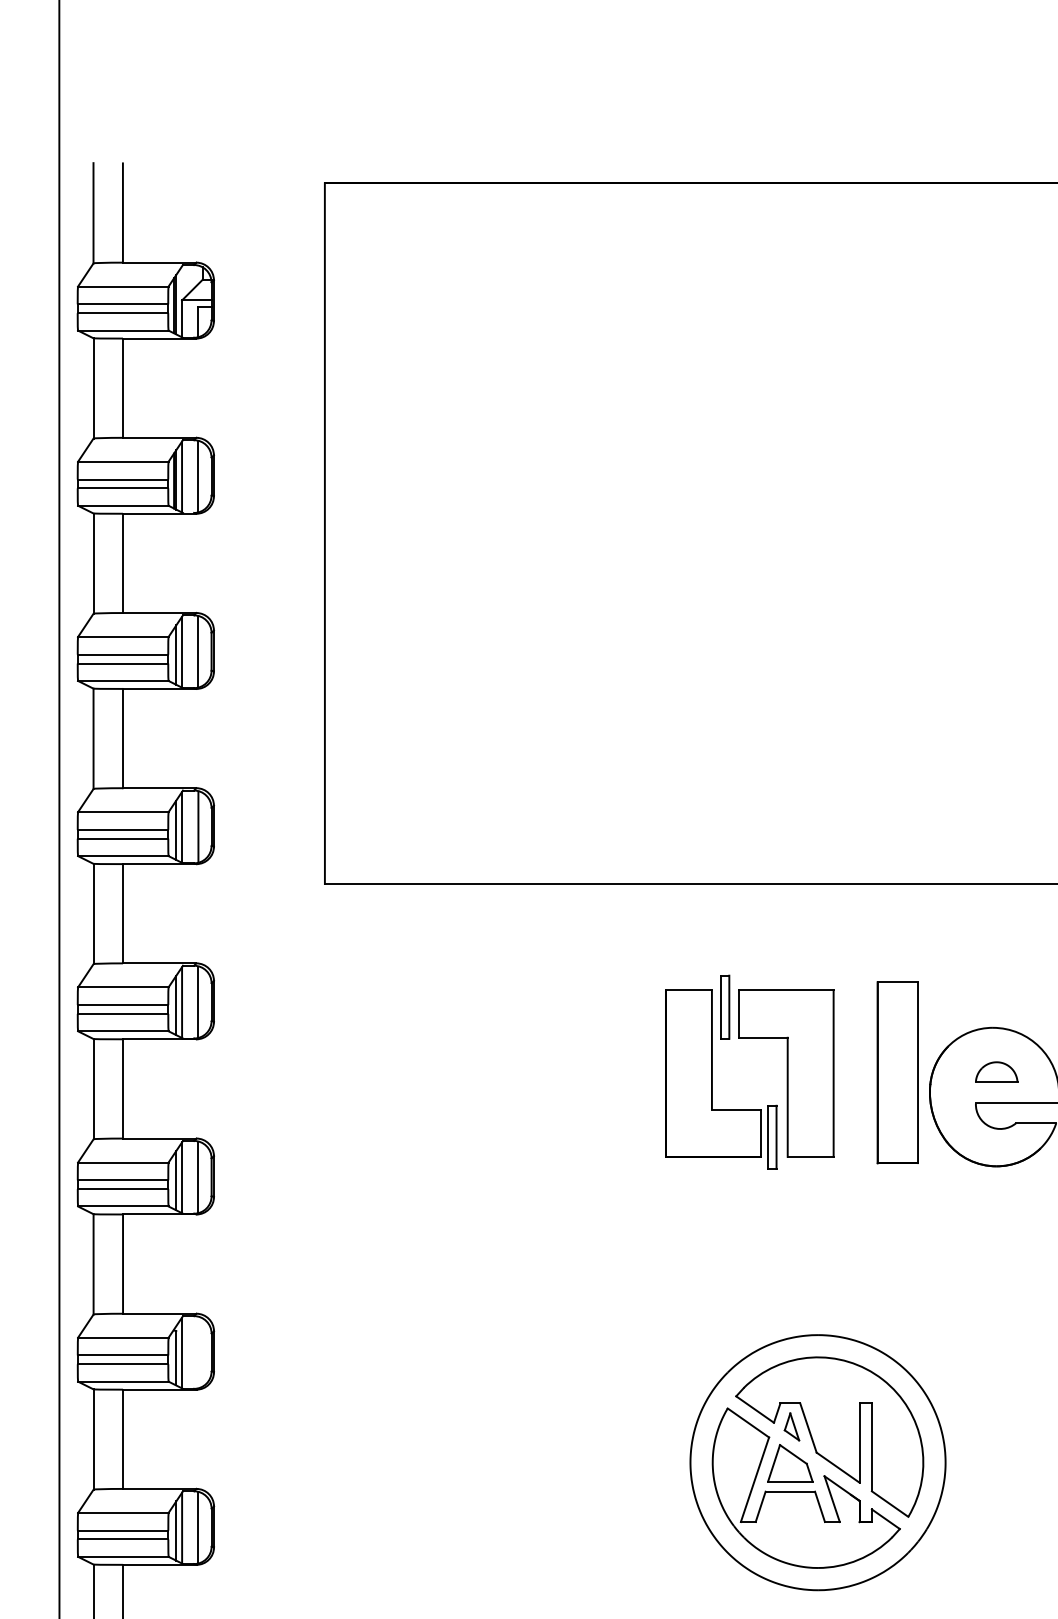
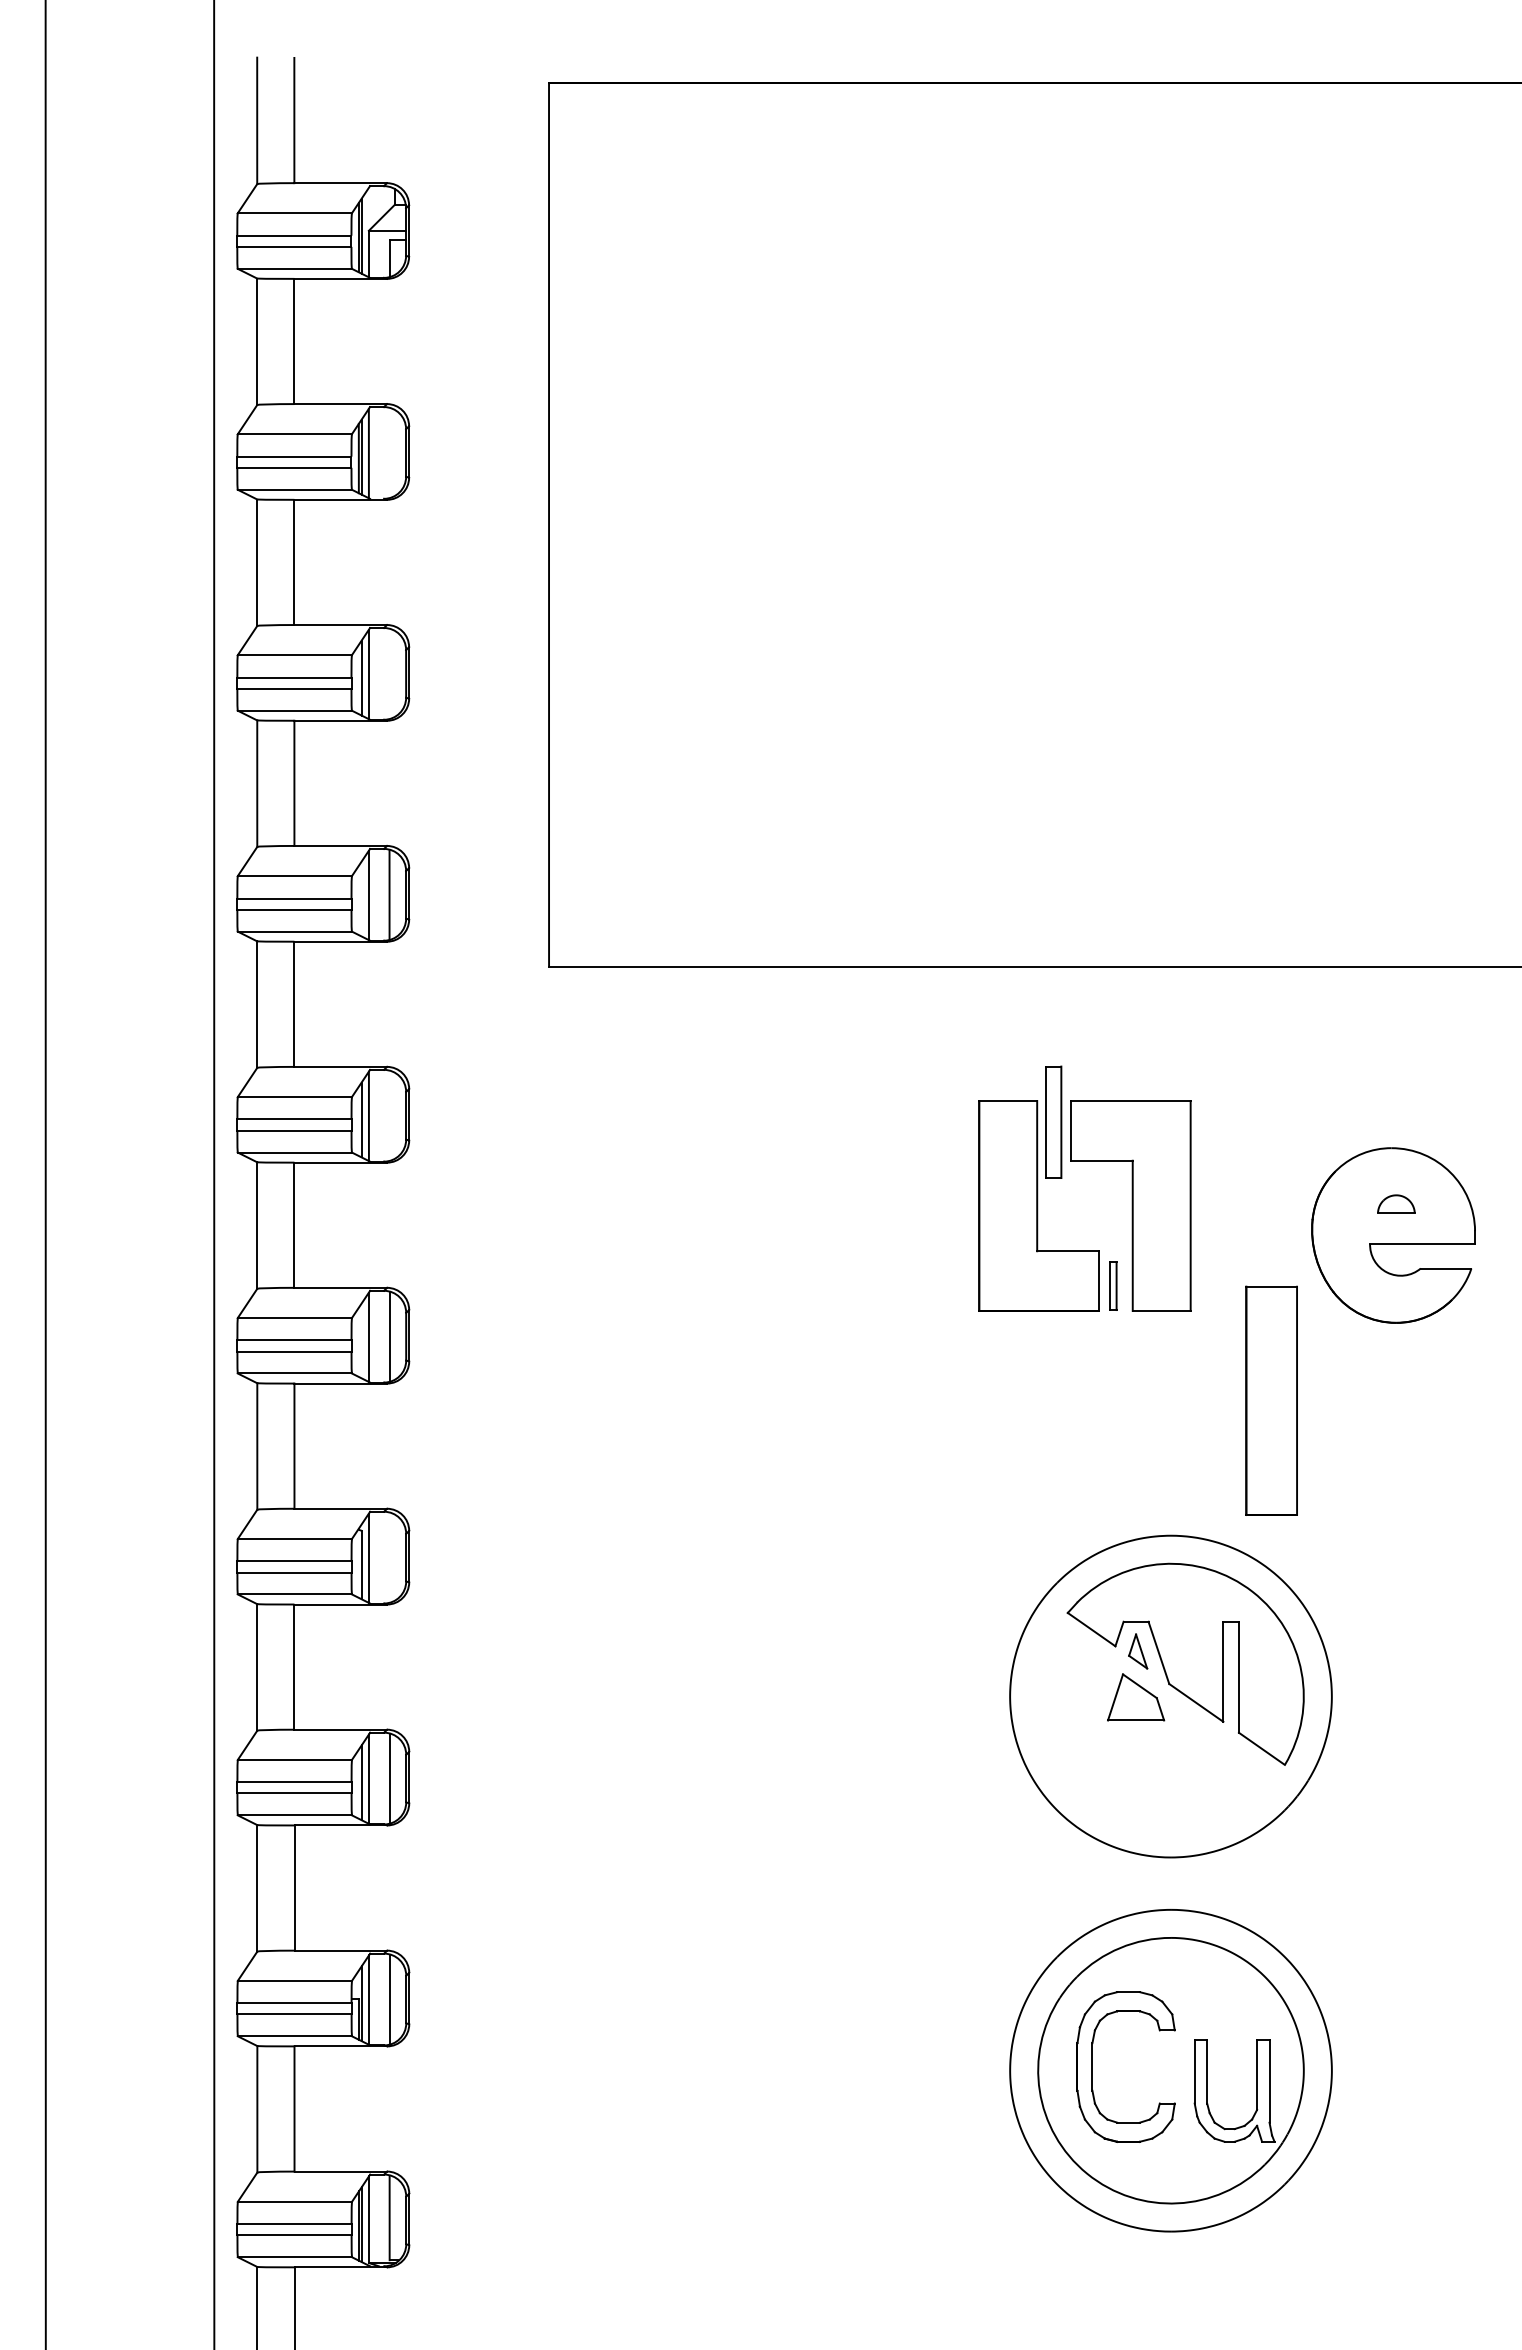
line: (198, 477) -> (389, 453), removed
line: (198, 652) -> (389, 674), removed
line: (176, 829) -> (361, 898), removed
line: (198, 1002) -> (389, 1116), removed
part: (724, 1006) -> (1053, 1121), size x1.4
part: (996, 1071) -> (1396, 1203), size x0.7
part: (897, 1072) -> (1271, 1400), moved
part: (772, 1136) -> (1113, 1285), size x0.6
line: (176, 1180) -> (361, 1340), removed
part: (806, 1487) -> (1156, 1728), removed

